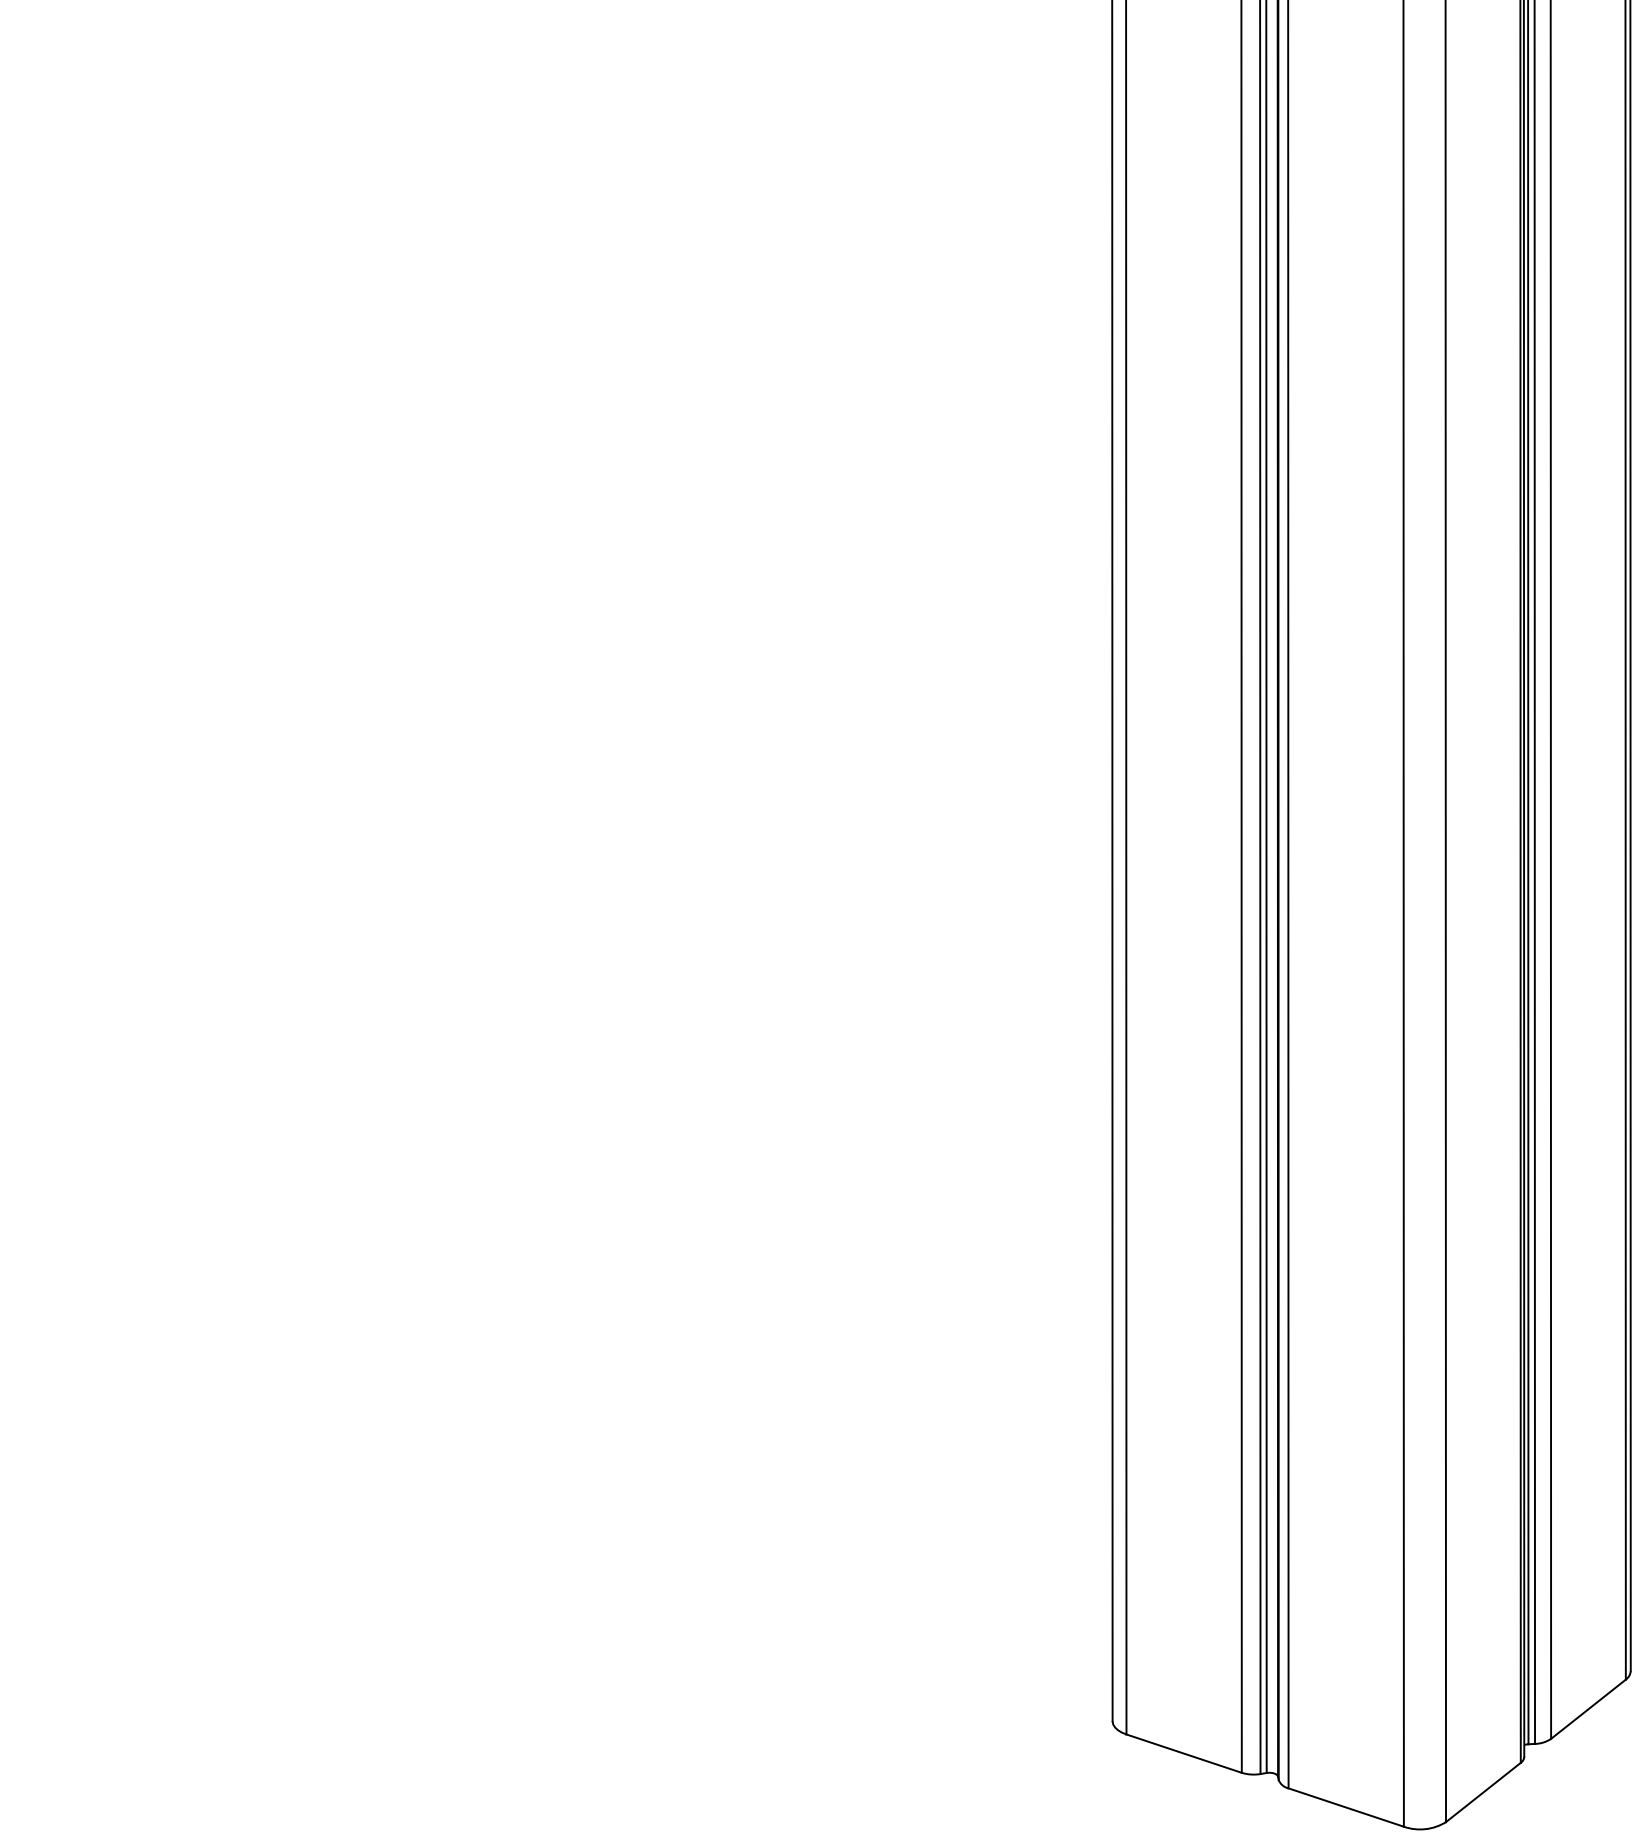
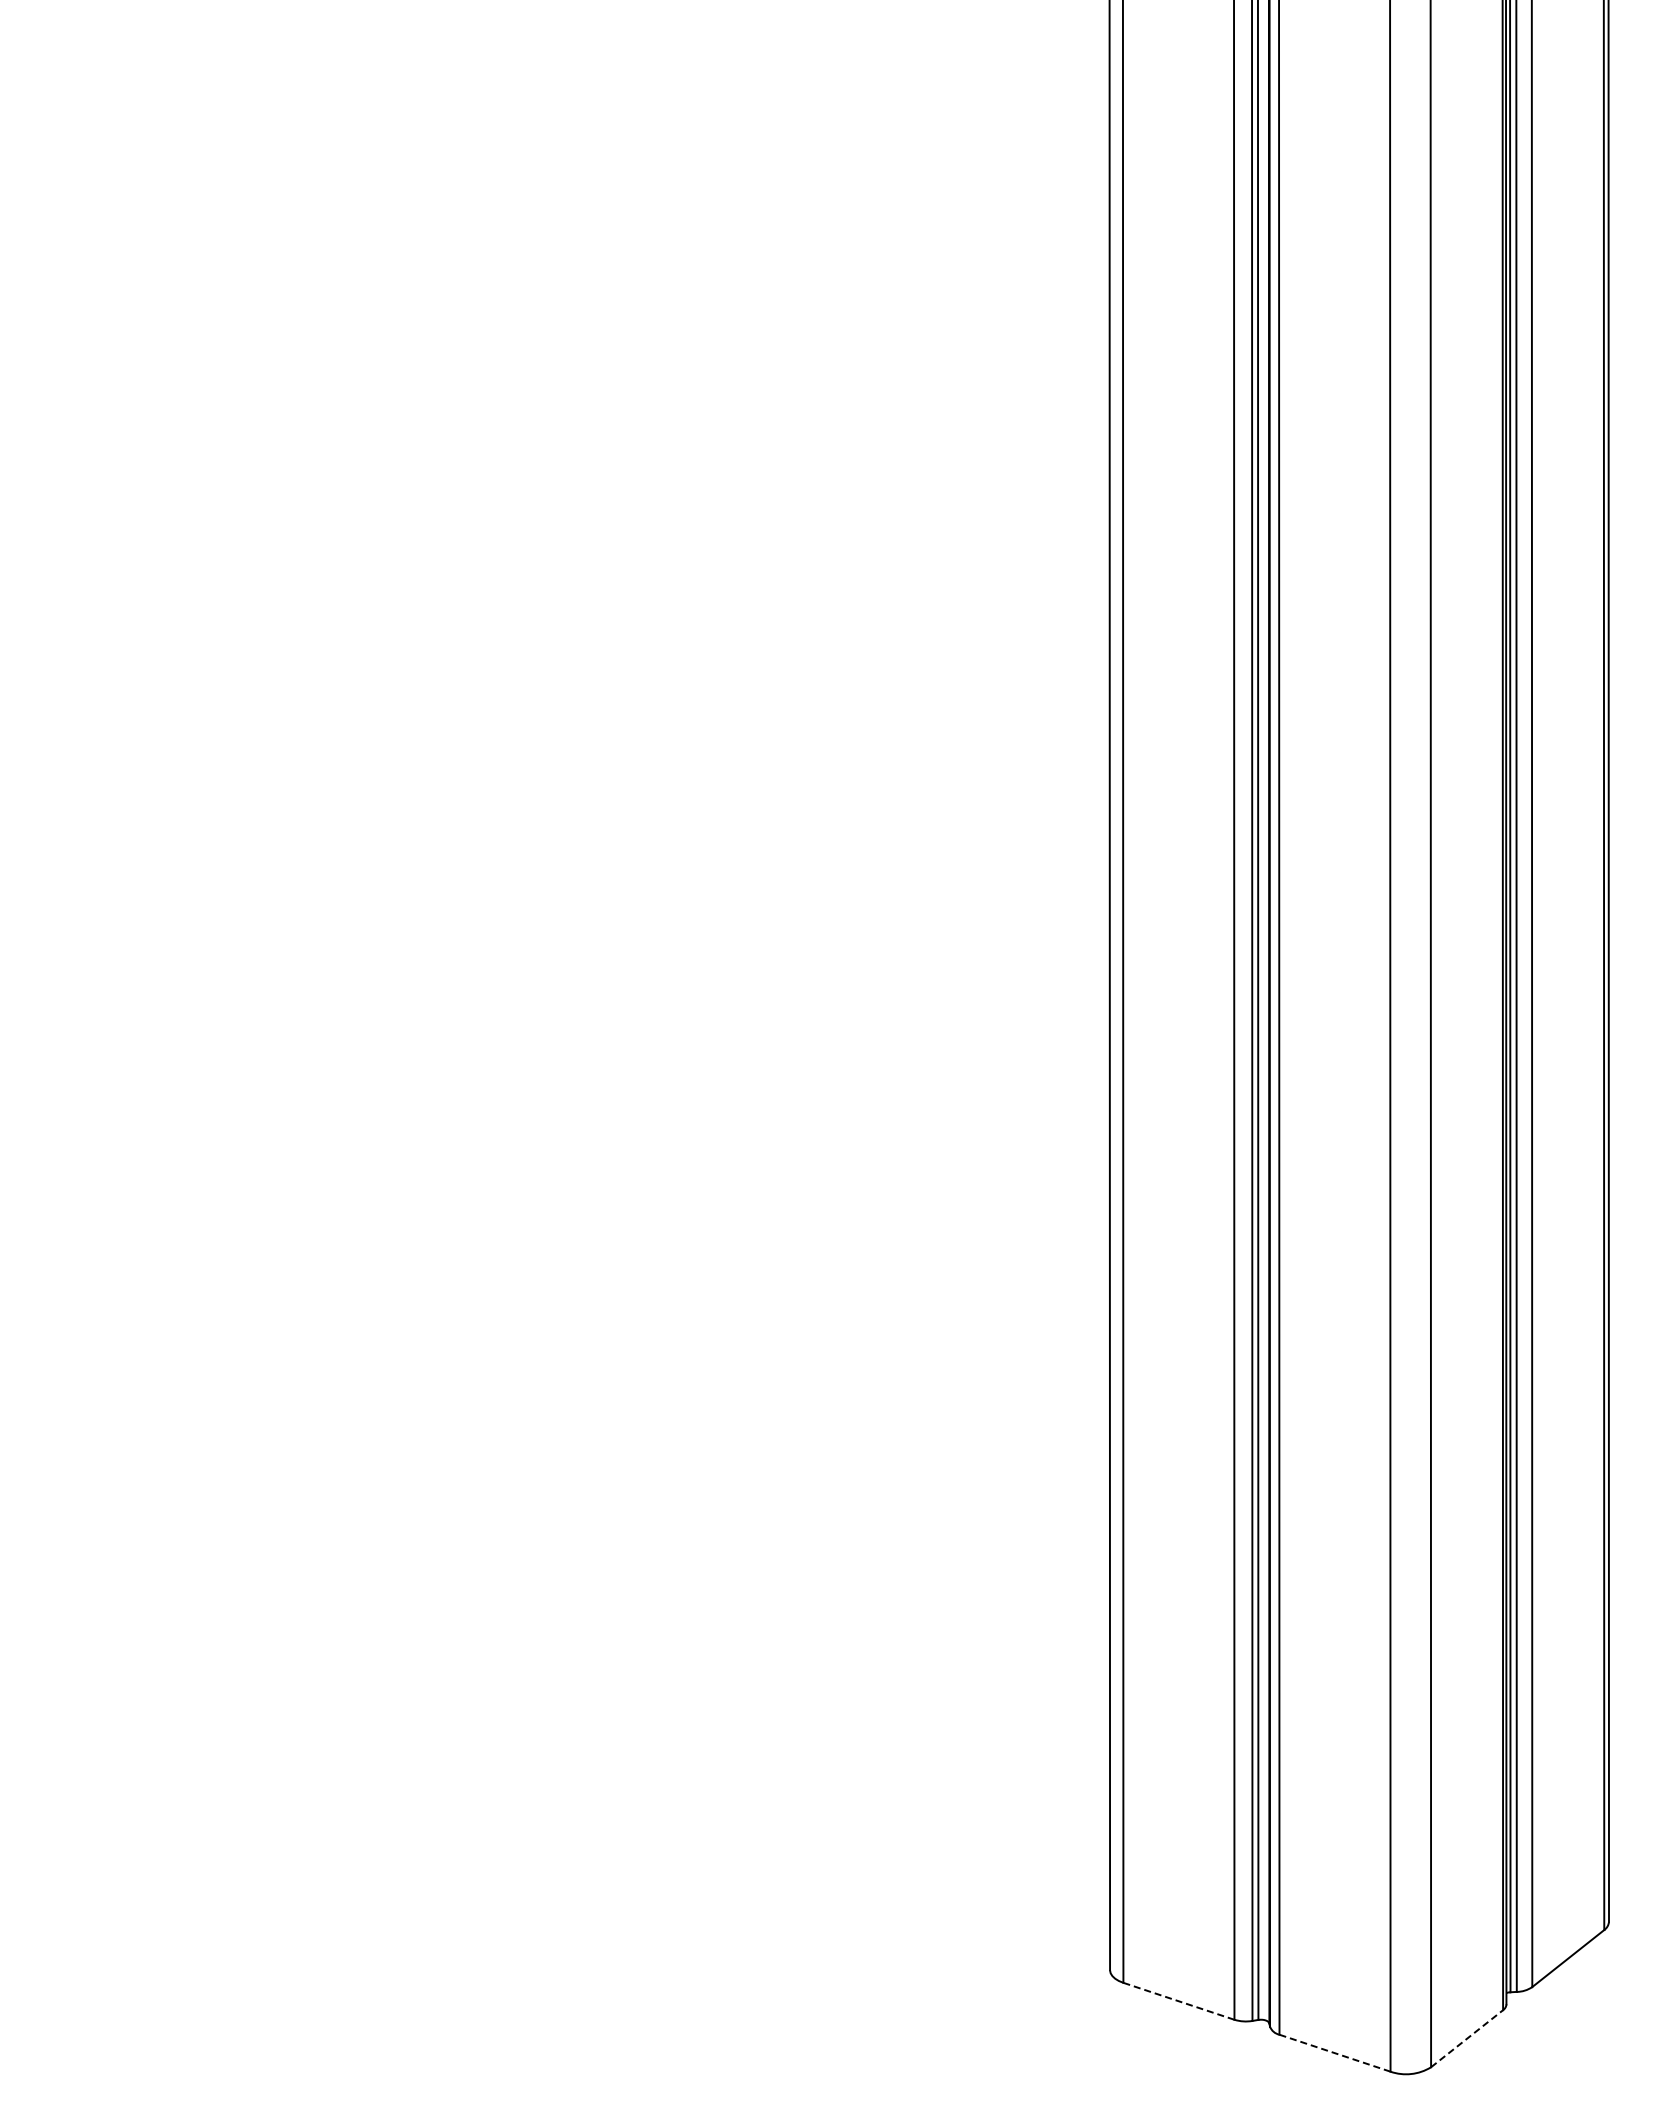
line: (1183, 1753) -> (1178, 2001), solid -> dashed
line: (1483, 1792) -> (1467, 2038), solid -> dashed
line: (1346, 1807) -> (1335, 2053), solid -> dashed

